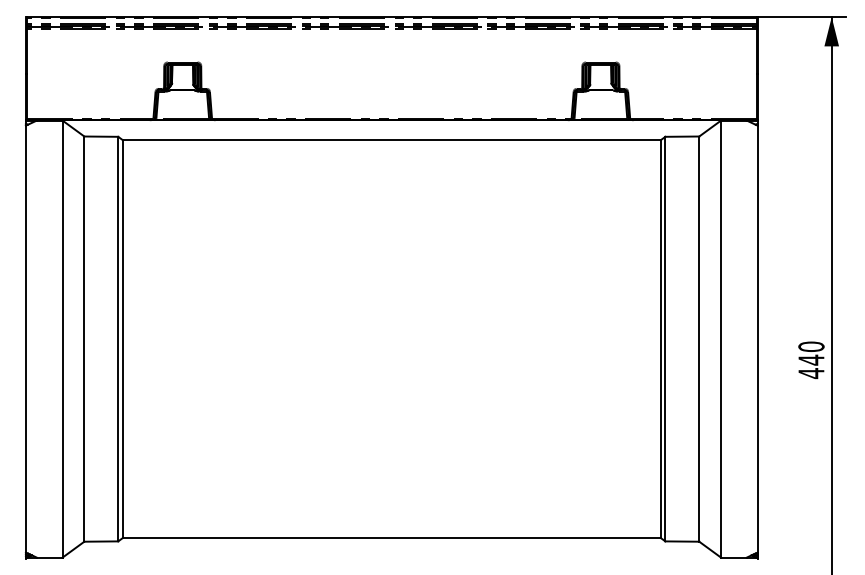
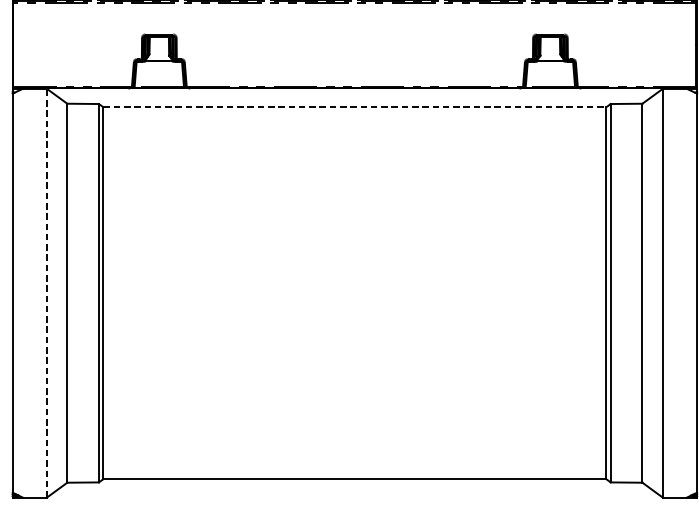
line: (391, 140) -> (354, 107), solid -> dashed
line: (62, 339) -> (46, 293), solid -> dashed

